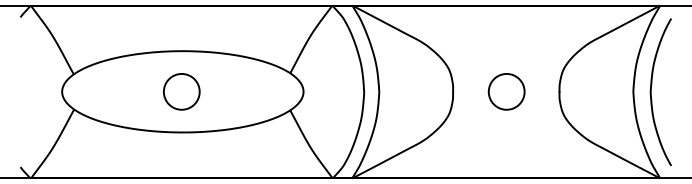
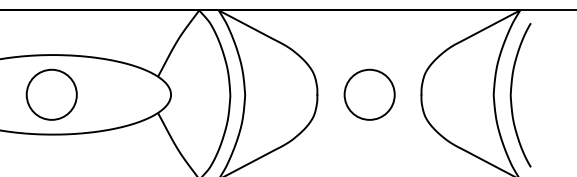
circle: (181, 91) -> (51, 94), size x1.43
circle: (506, 91) -> (369, 94), size x1.43

